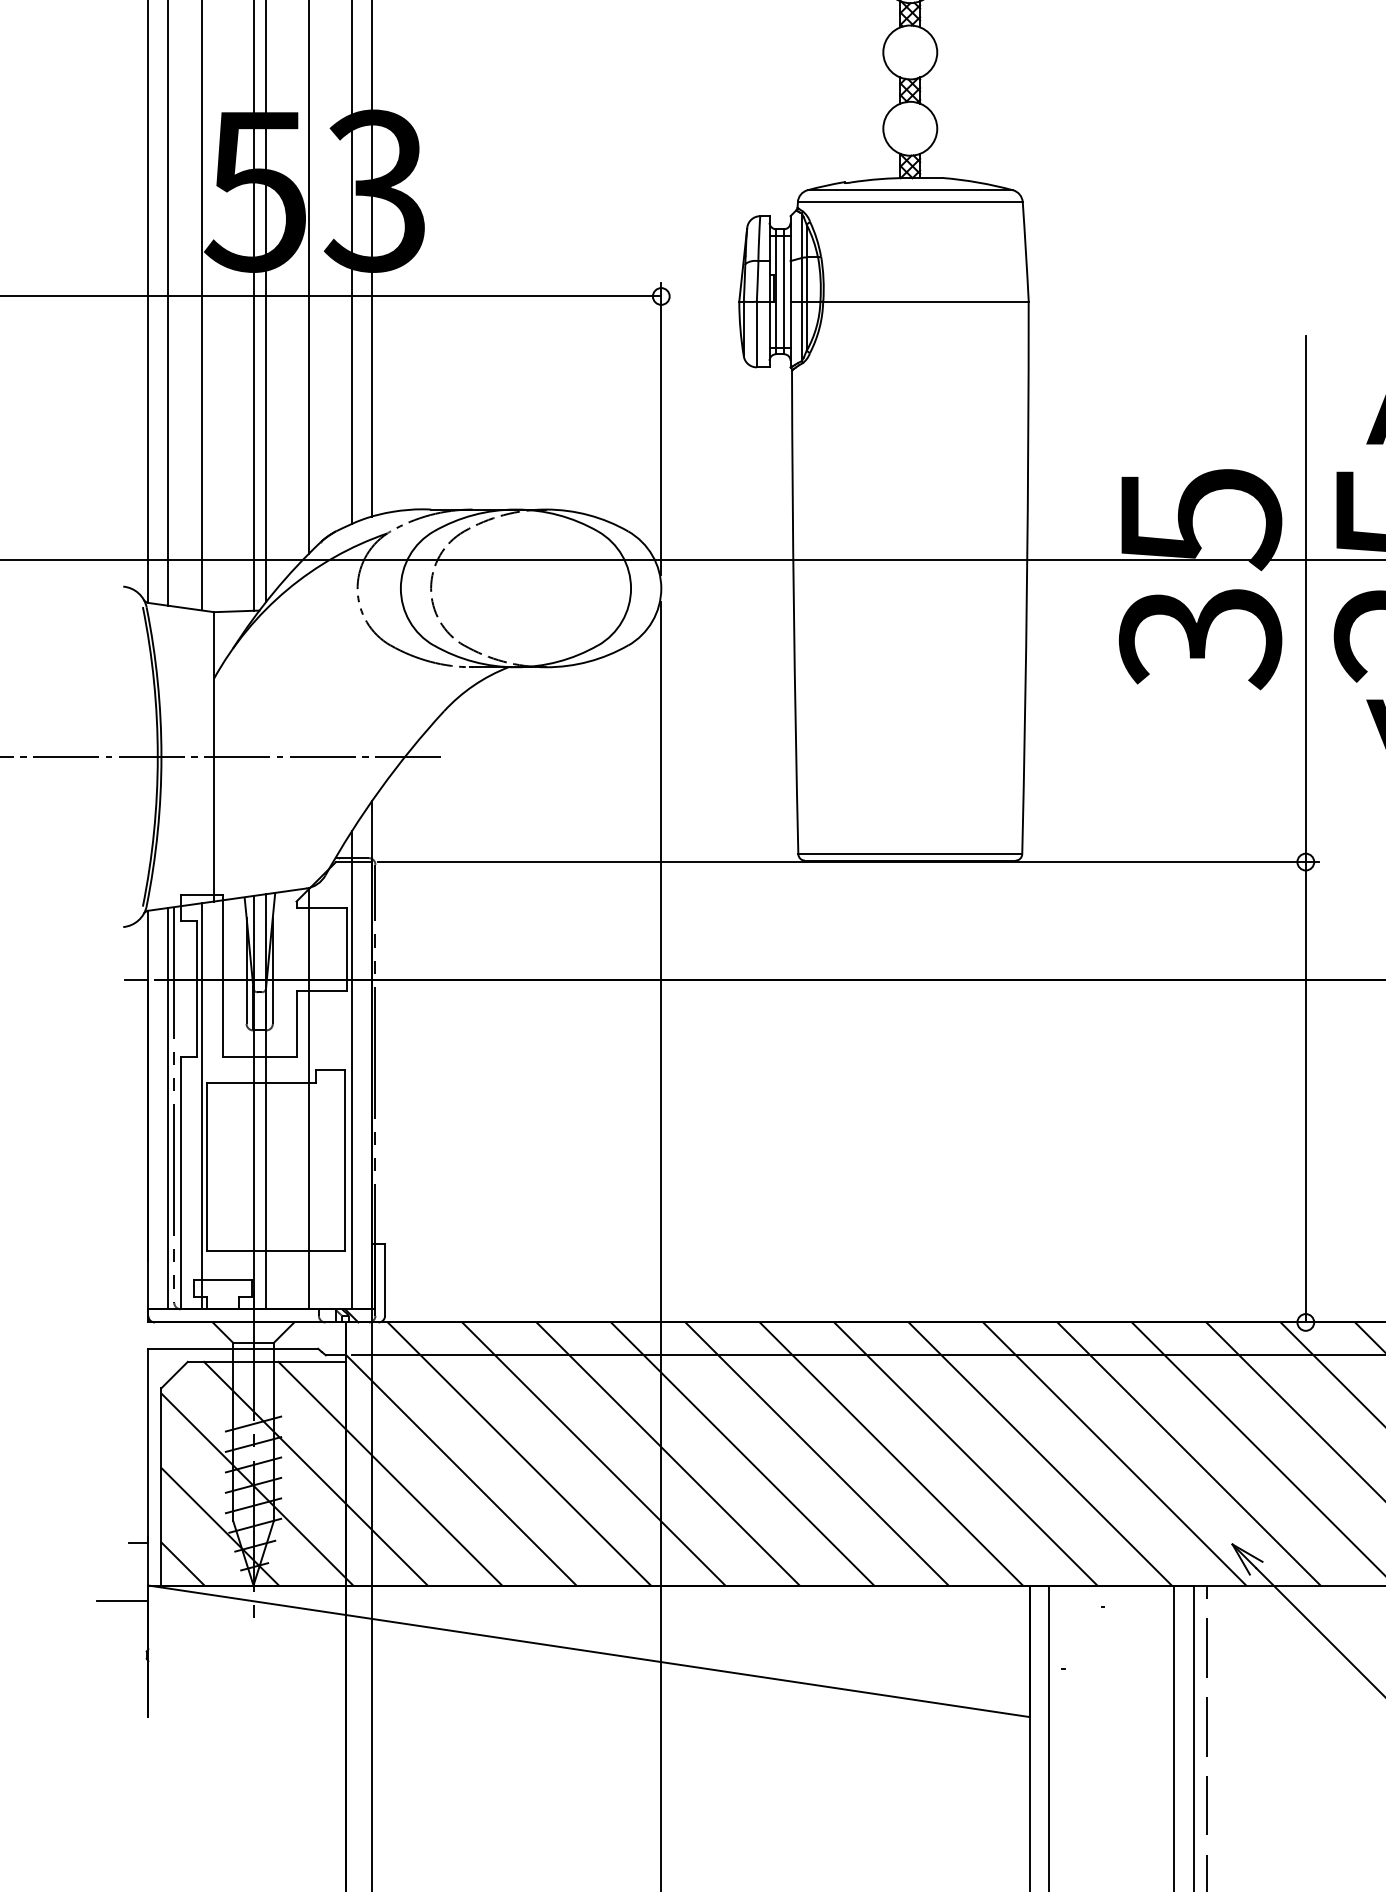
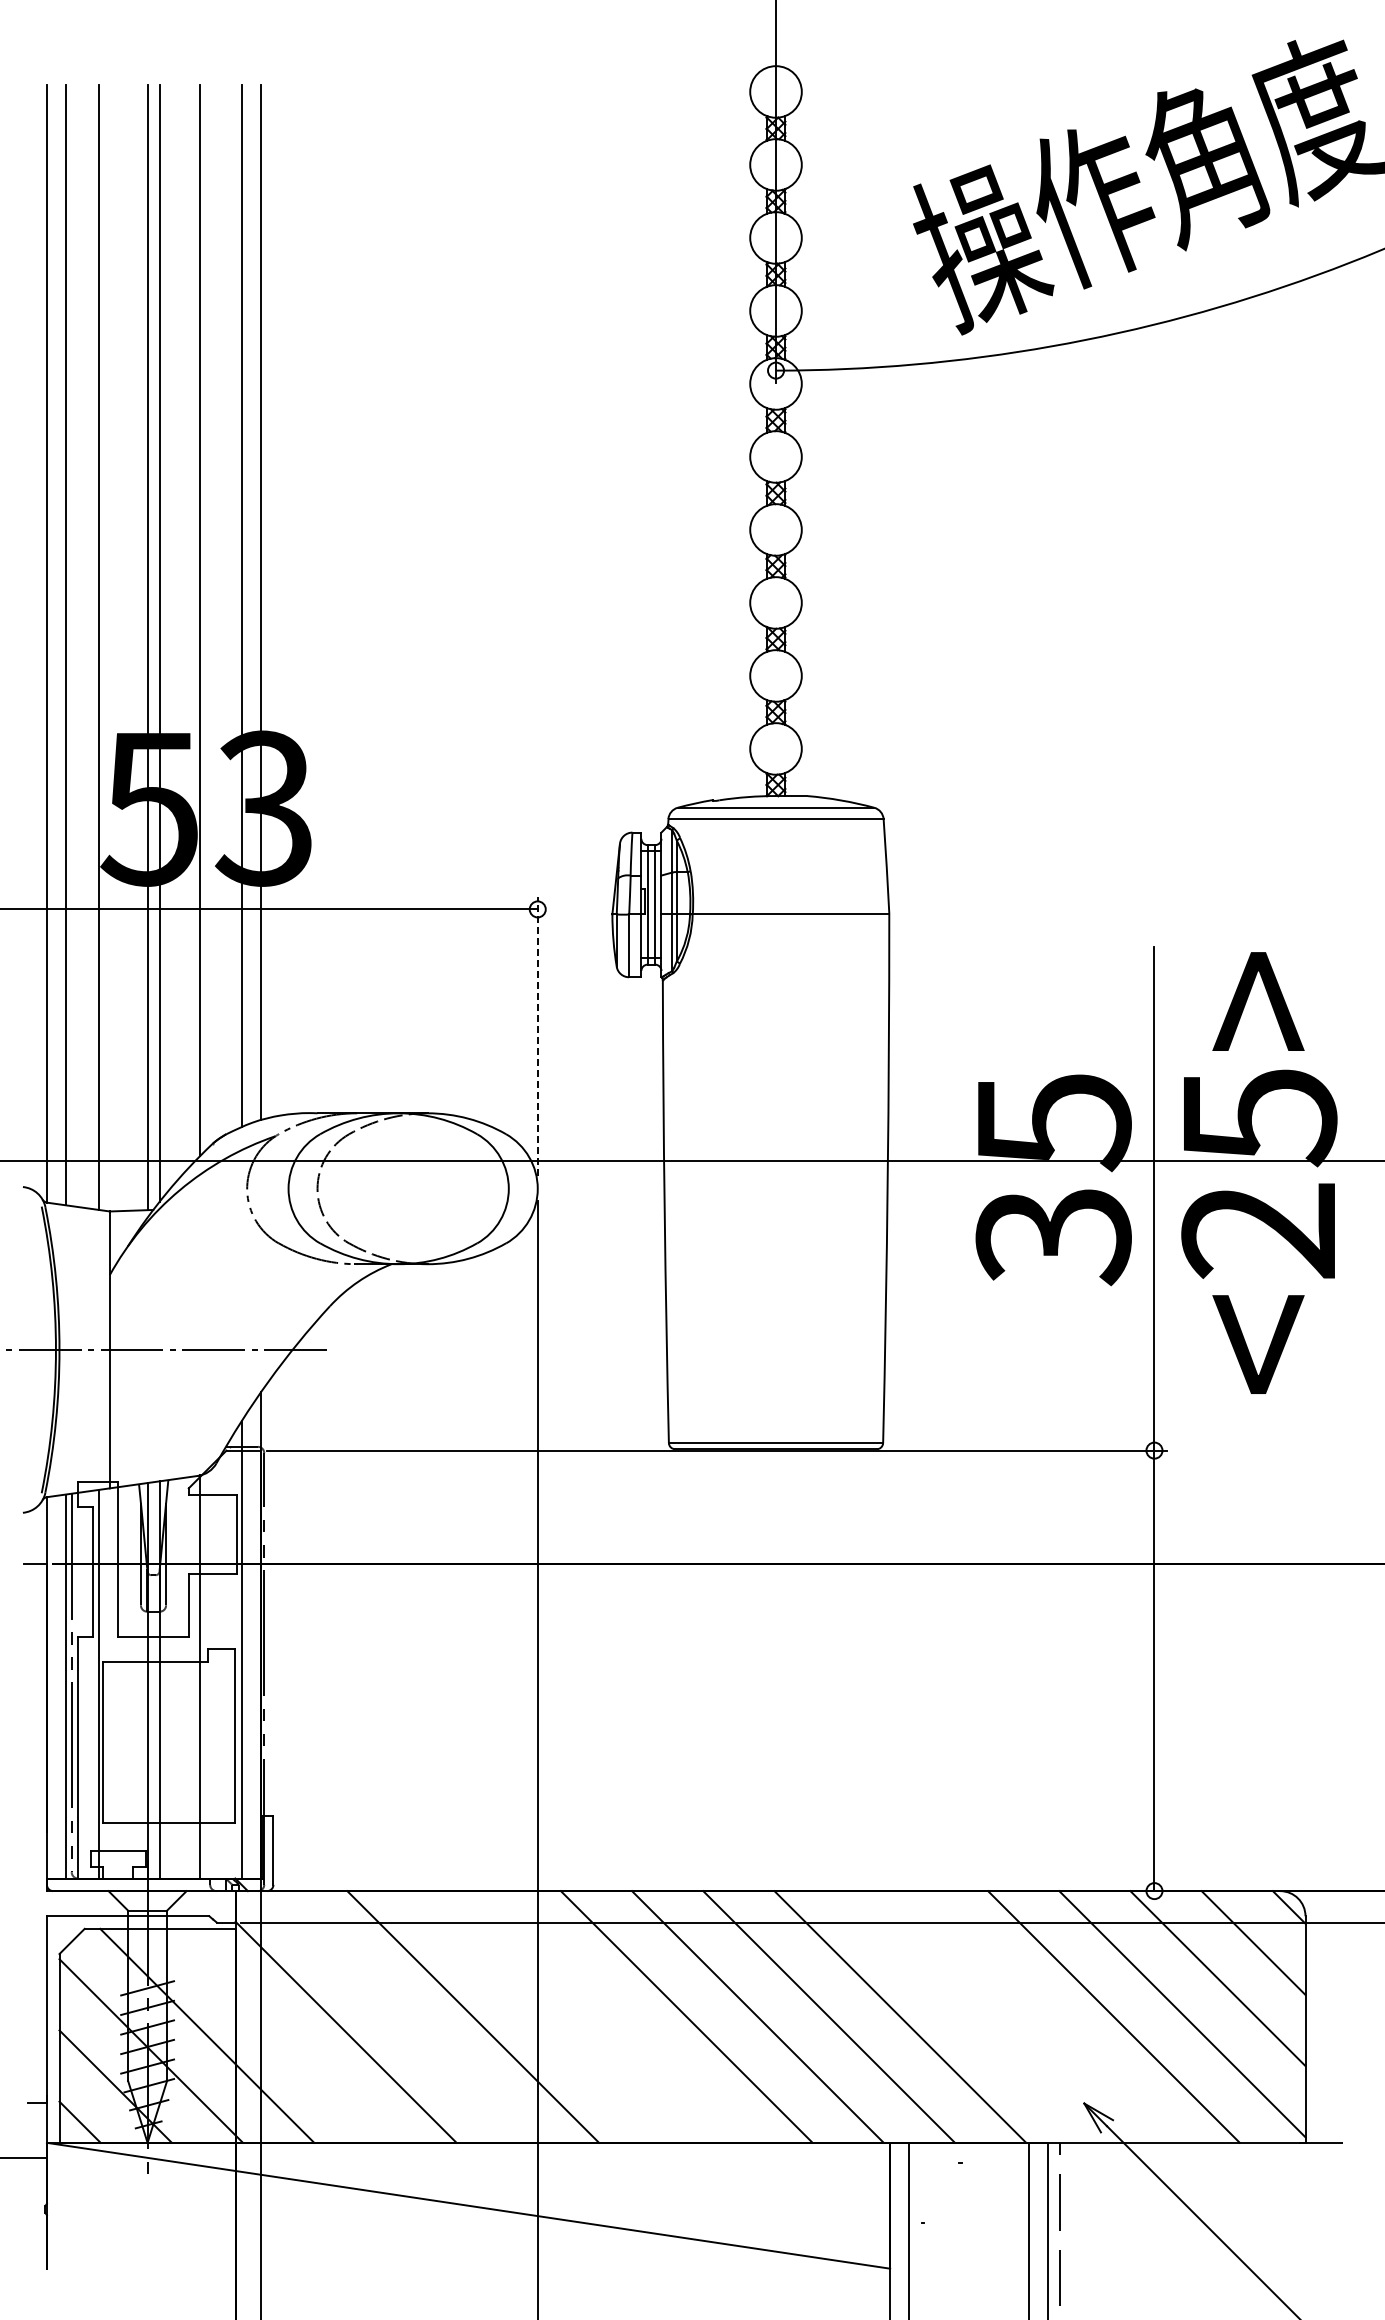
line: (661, 429) -> (537, 1036), solid -> dashed
line: (518, 1453) -> (401, 2016), removed
line: (668, 1453) -> (544, 2016), removed
line: (742, 1453) -> (615, 2016), removed
line: (1114, 1453) -> (971, 2016), removed
line: (1188, 1453) -> (1042, 2016), removed
line: (390, 1473) -> (278, 2035), removed

